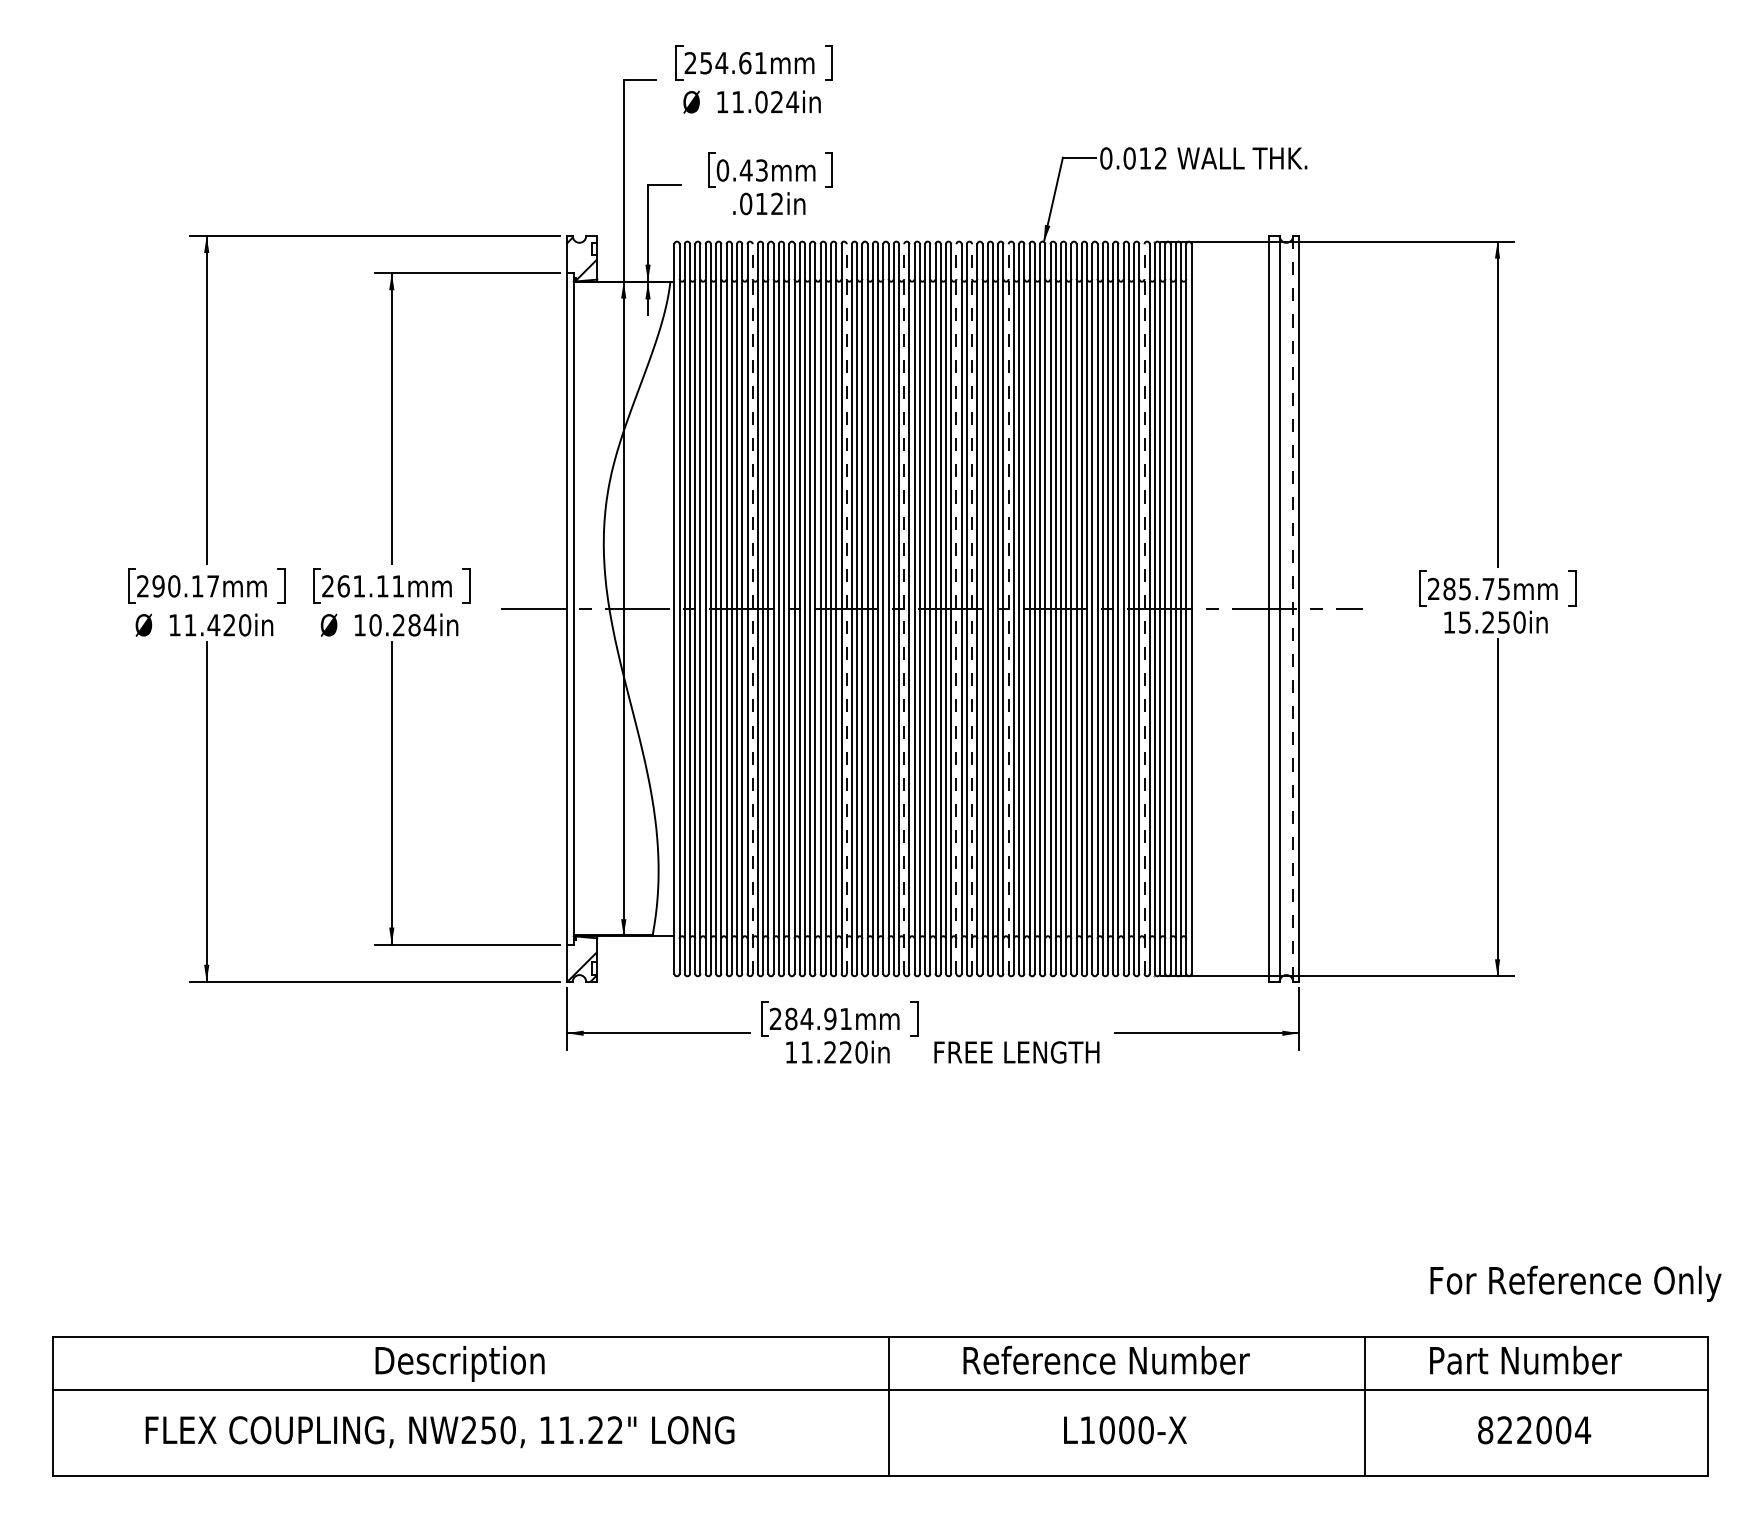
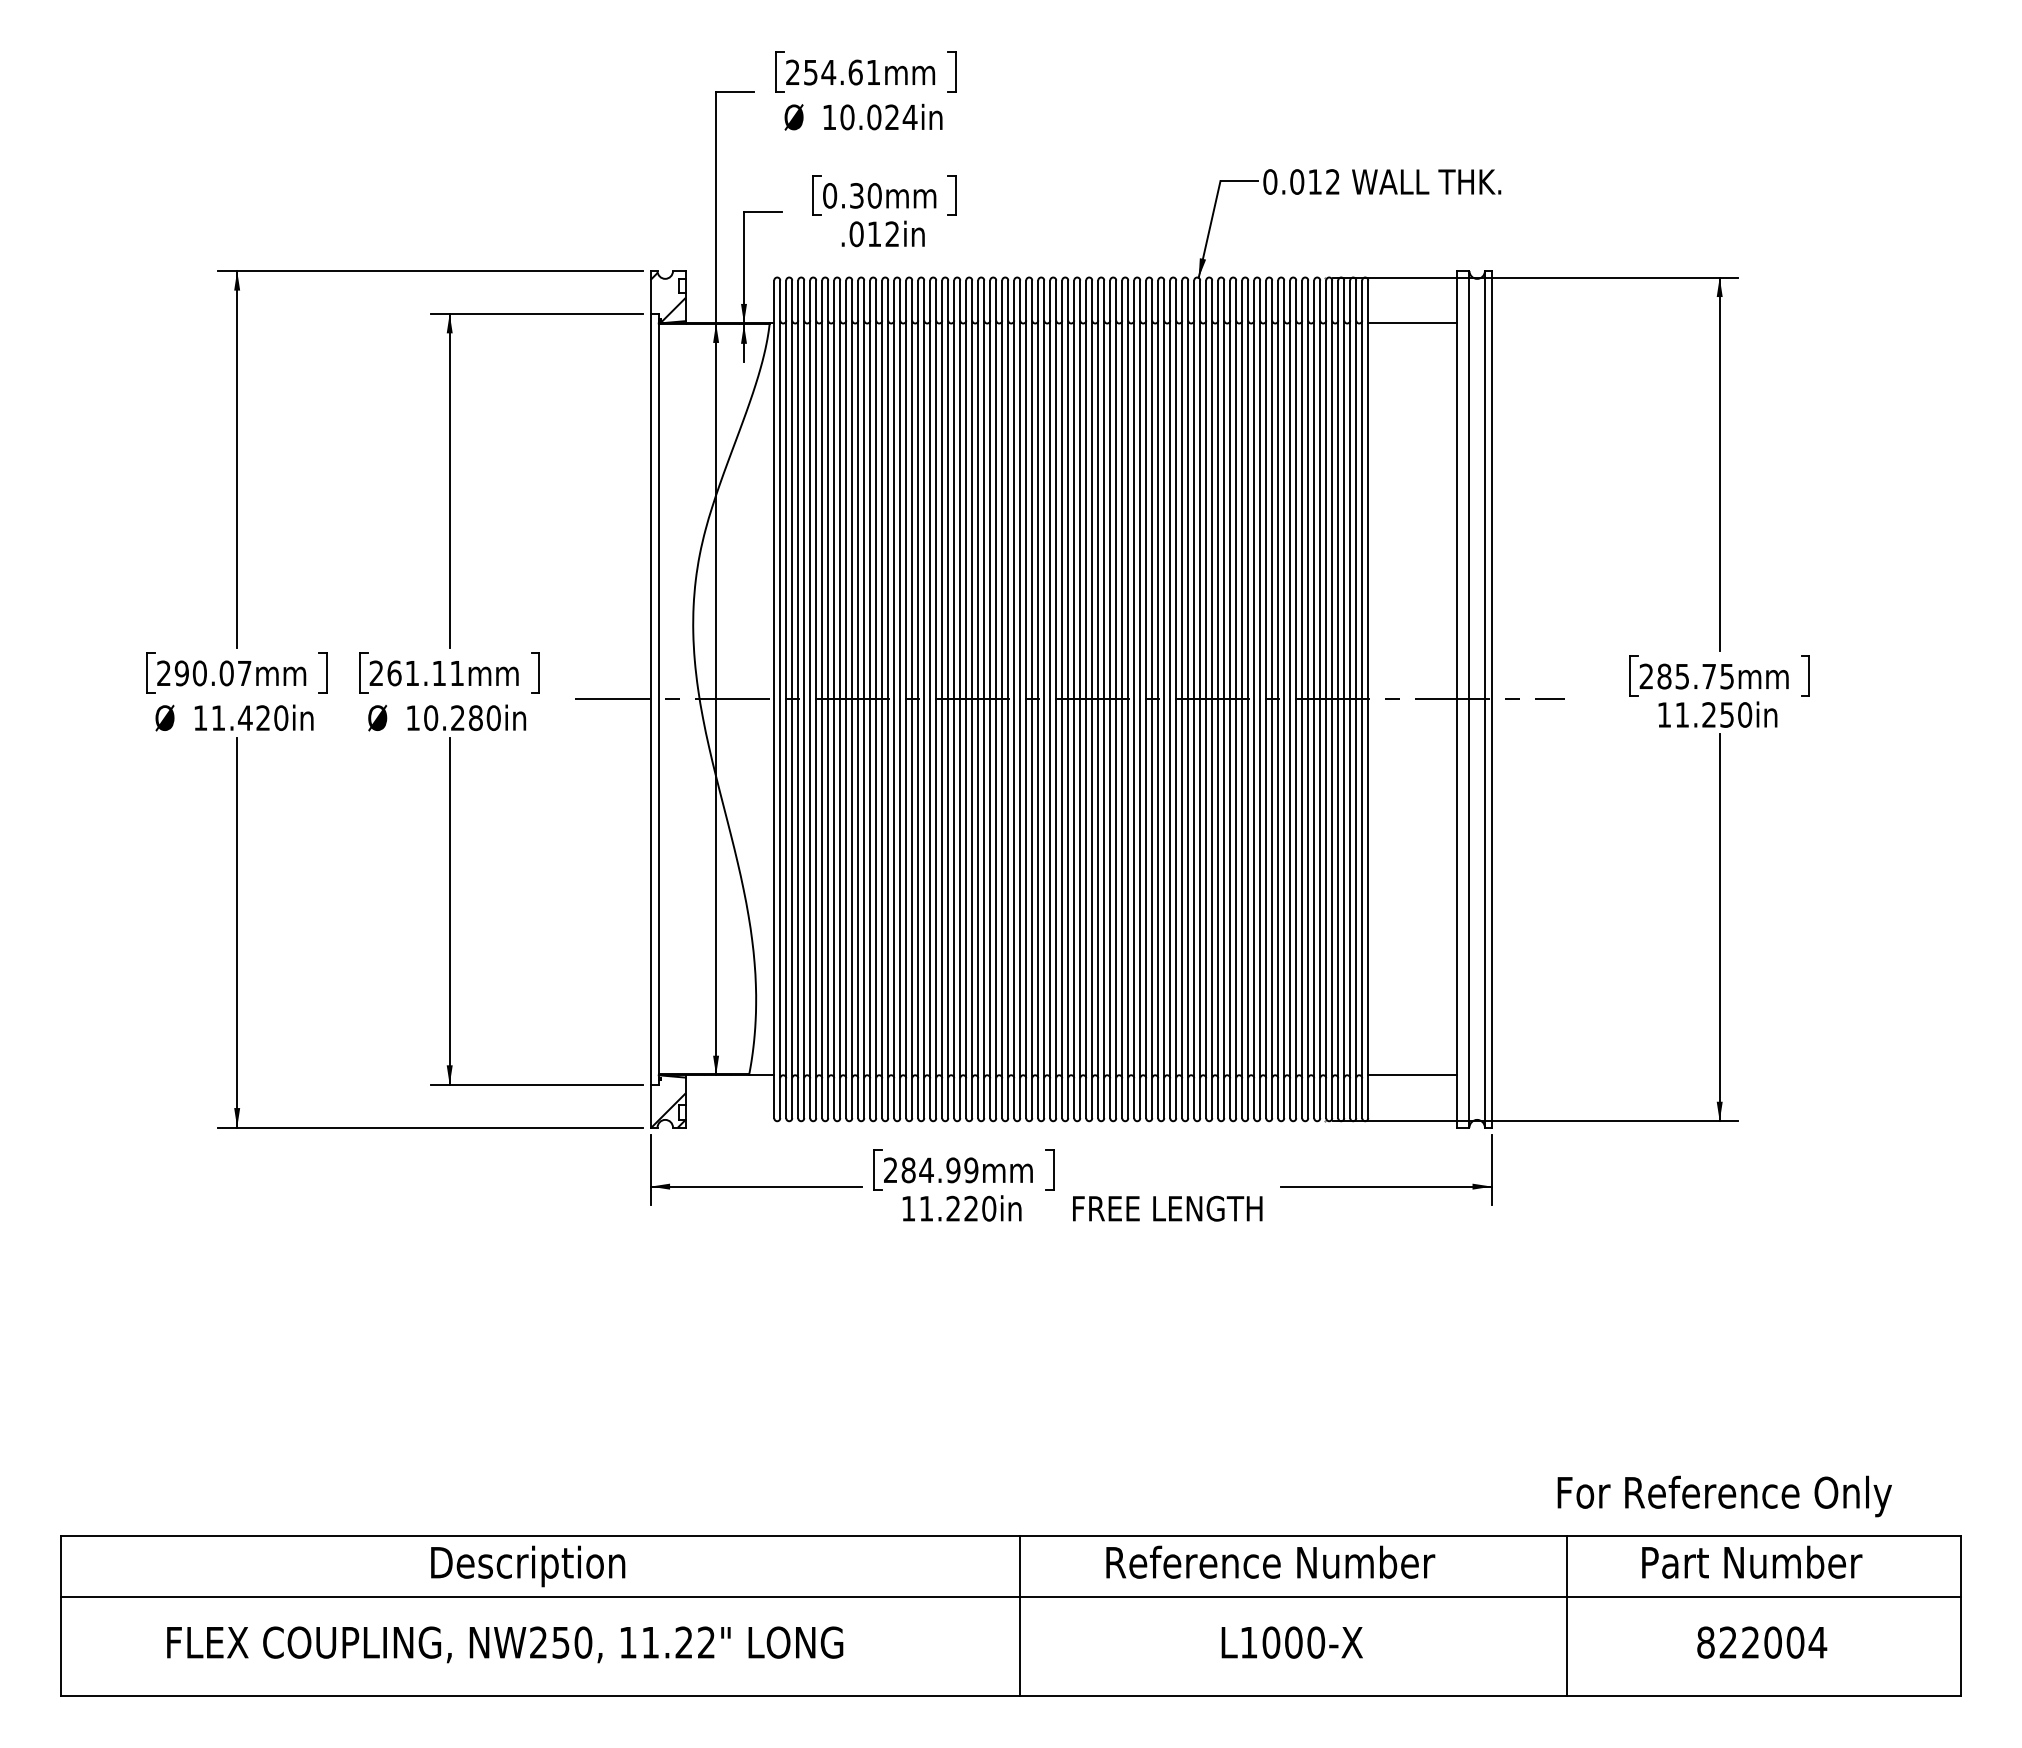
text: (738, 102) -> (847, 117), 11.024in -> 10.024in
text: (753, 170) -> (865, 195), 0.43mm -> 0.30mm
line: (1230, 281) -> (1412, 323), added
text: (197, 586) -> (226, 673), 290.17mm -> 290.07mm
line: (752, 609) -> (864, 699), dashed -> solid
line: (846, 609) -> (972, 699), dashed -> solid
line: (904, 609) -> (1038, 699), dashed -> solid
line: (956, 609) -> (1098, 699), dashed -> solid
line: (972, 609) -> (1116, 699), dashed -> solid
line: (1008, 609) -> (1158, 699), dashed -> solid
line: (1144, 609) -> (1314, 699), dashed -> solid
line: (1292, 609) -> (1484, 699), dashed -> solid
text: (1464, 622) -> (1681, 714), 15.250in -> 11.250in
text: (429, 624) -> (493, 717), 10.284in -> 10.280in
line: (1230, 936) -> (1412, 1075), added
text: (846, 1019) -> (971, 1170), 284.91mm -> 284.99mm
text: (1575, 1283) -> (1724, 1496), moved

